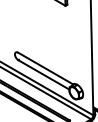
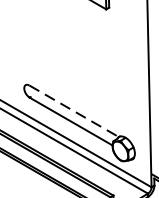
line: (45, 68) -> (73, 111), solid -> dashed

